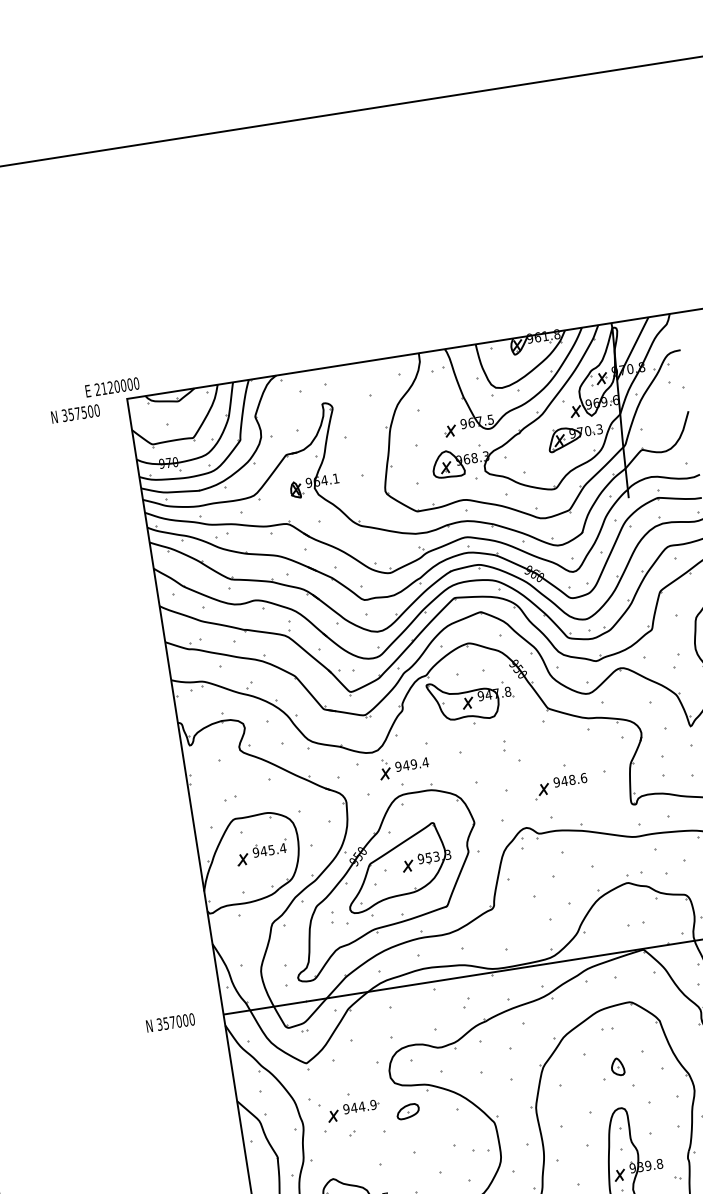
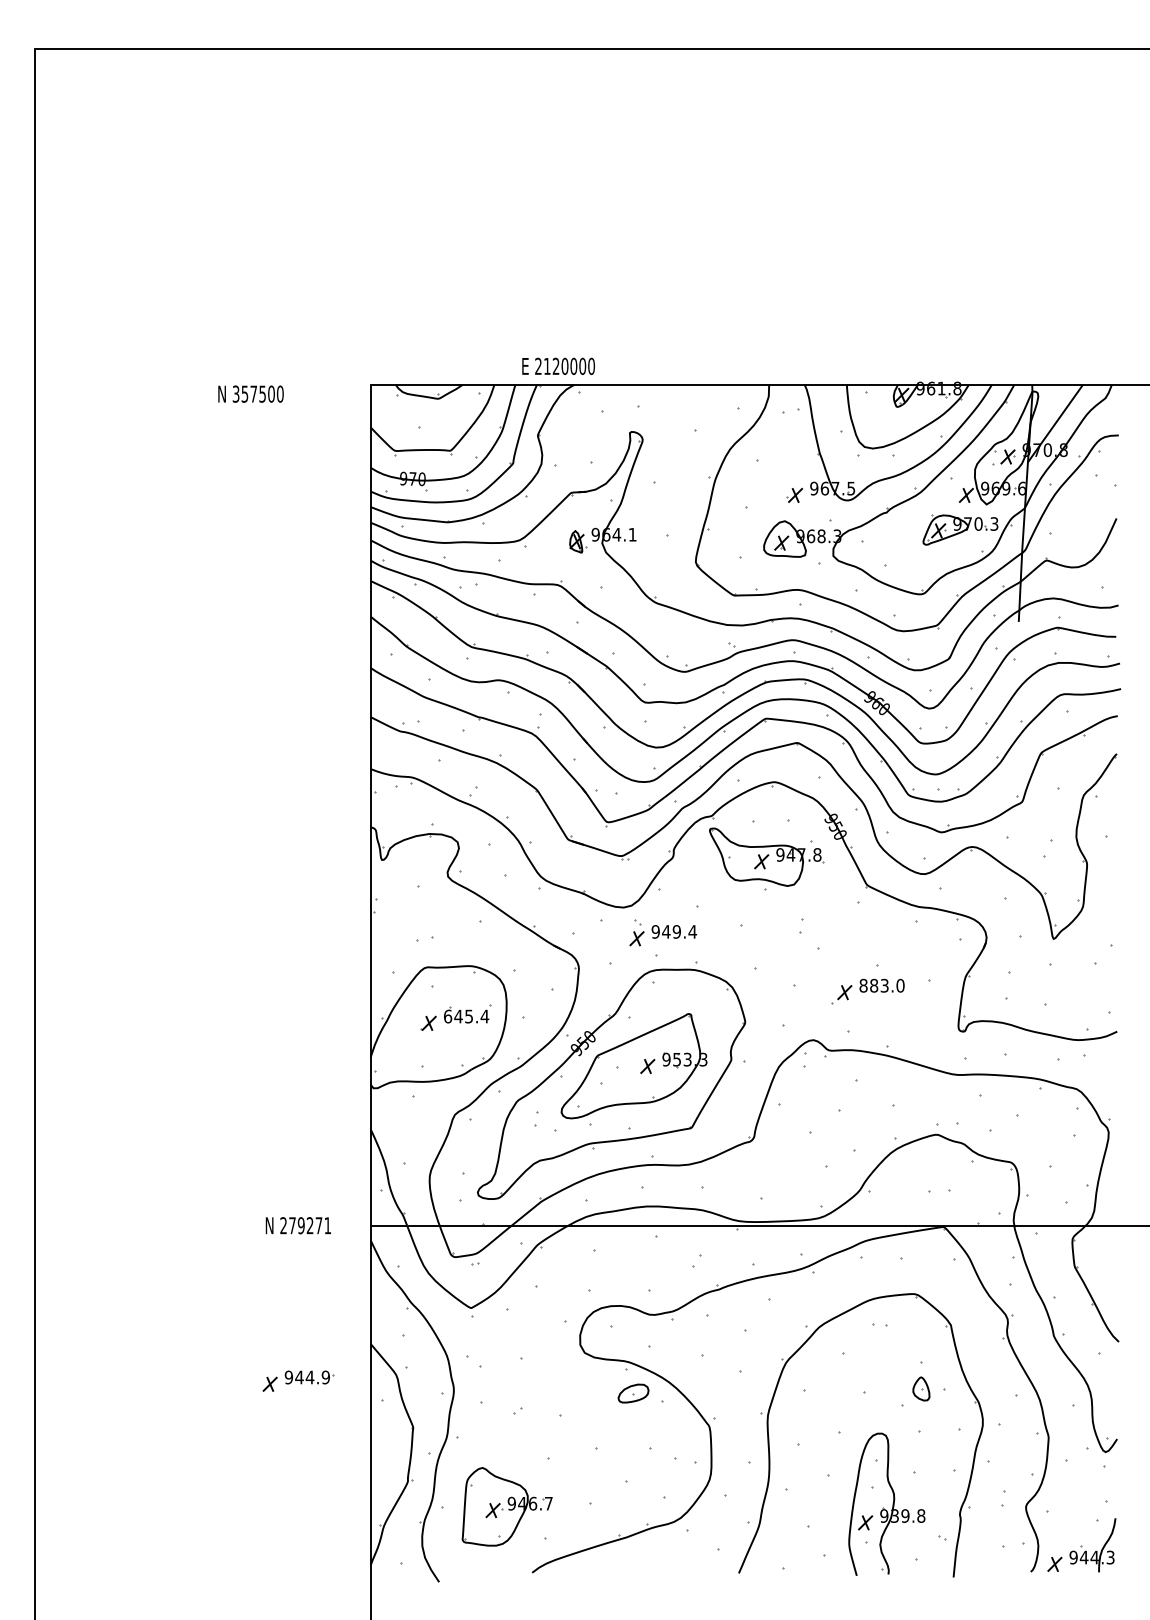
text: (112, 386) -> (558, 365), moved
text: (75, 413) -> (250, 393), moved
text: (569, 780) -> (881, 985), 948.6 -> 883.0
text: (255, 852) -> (447, 1016), 945.4 -> 645.4
text: (175, 1021) -> (305, 1225), 357000 -> 279271
part: (617, 1066) -> (921, 1388), moved
part: (353, 1110) -> (298, 1380), moved
part: (408, 1111) -> (633, 1393), moved

